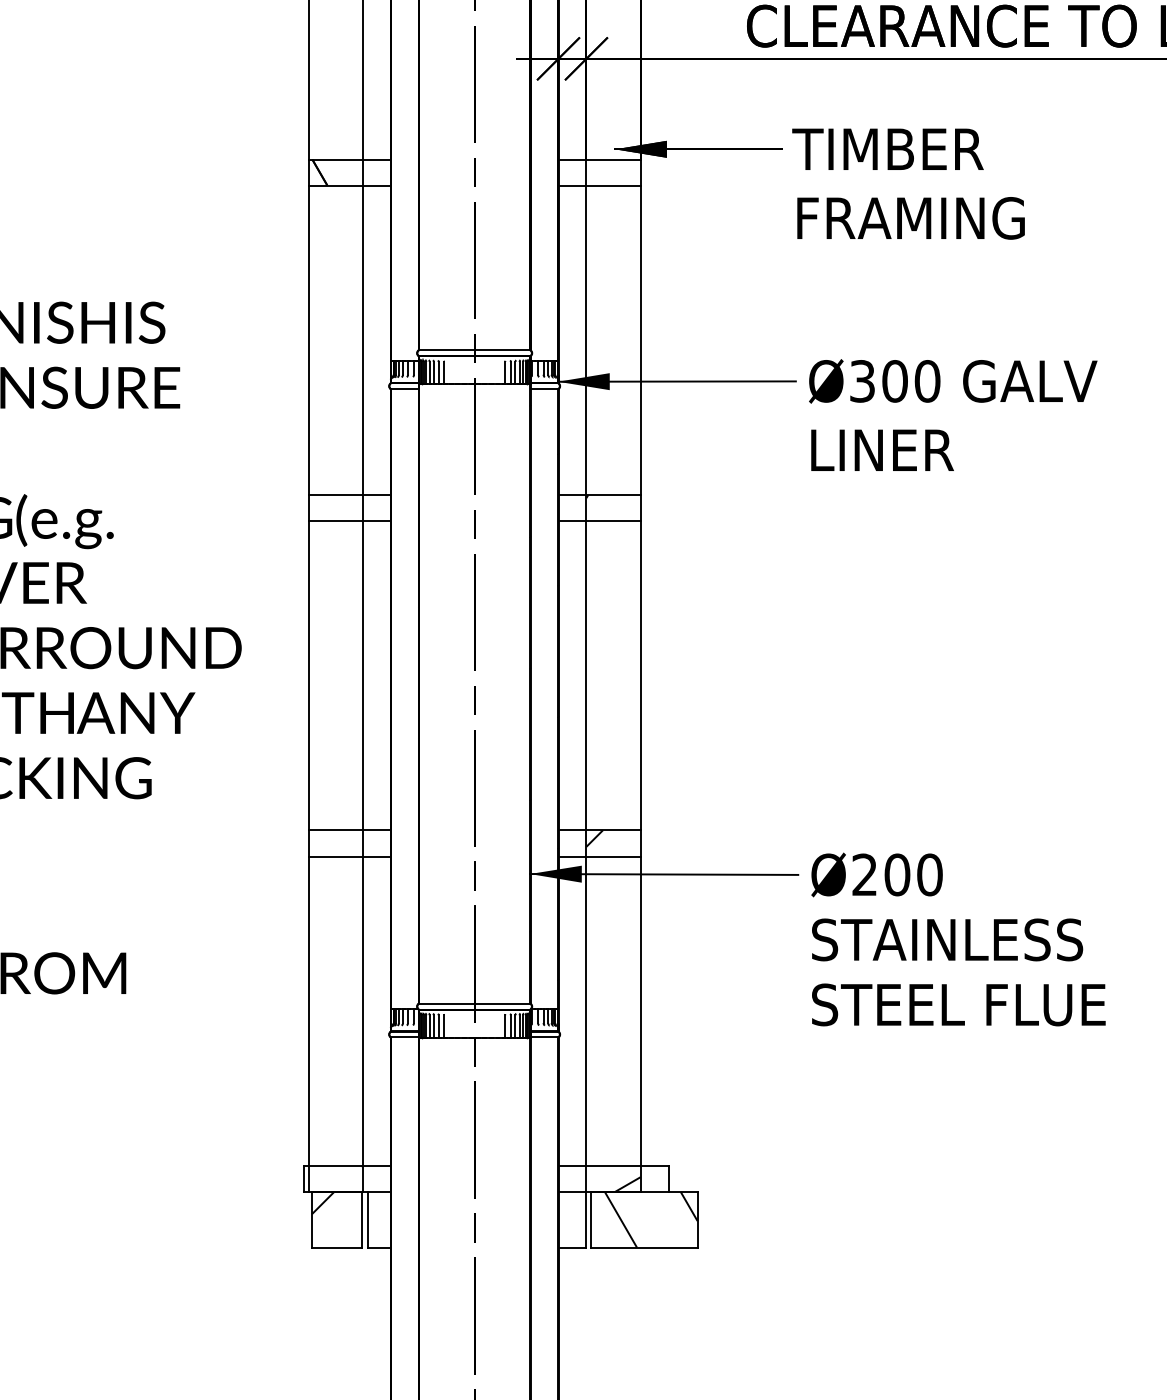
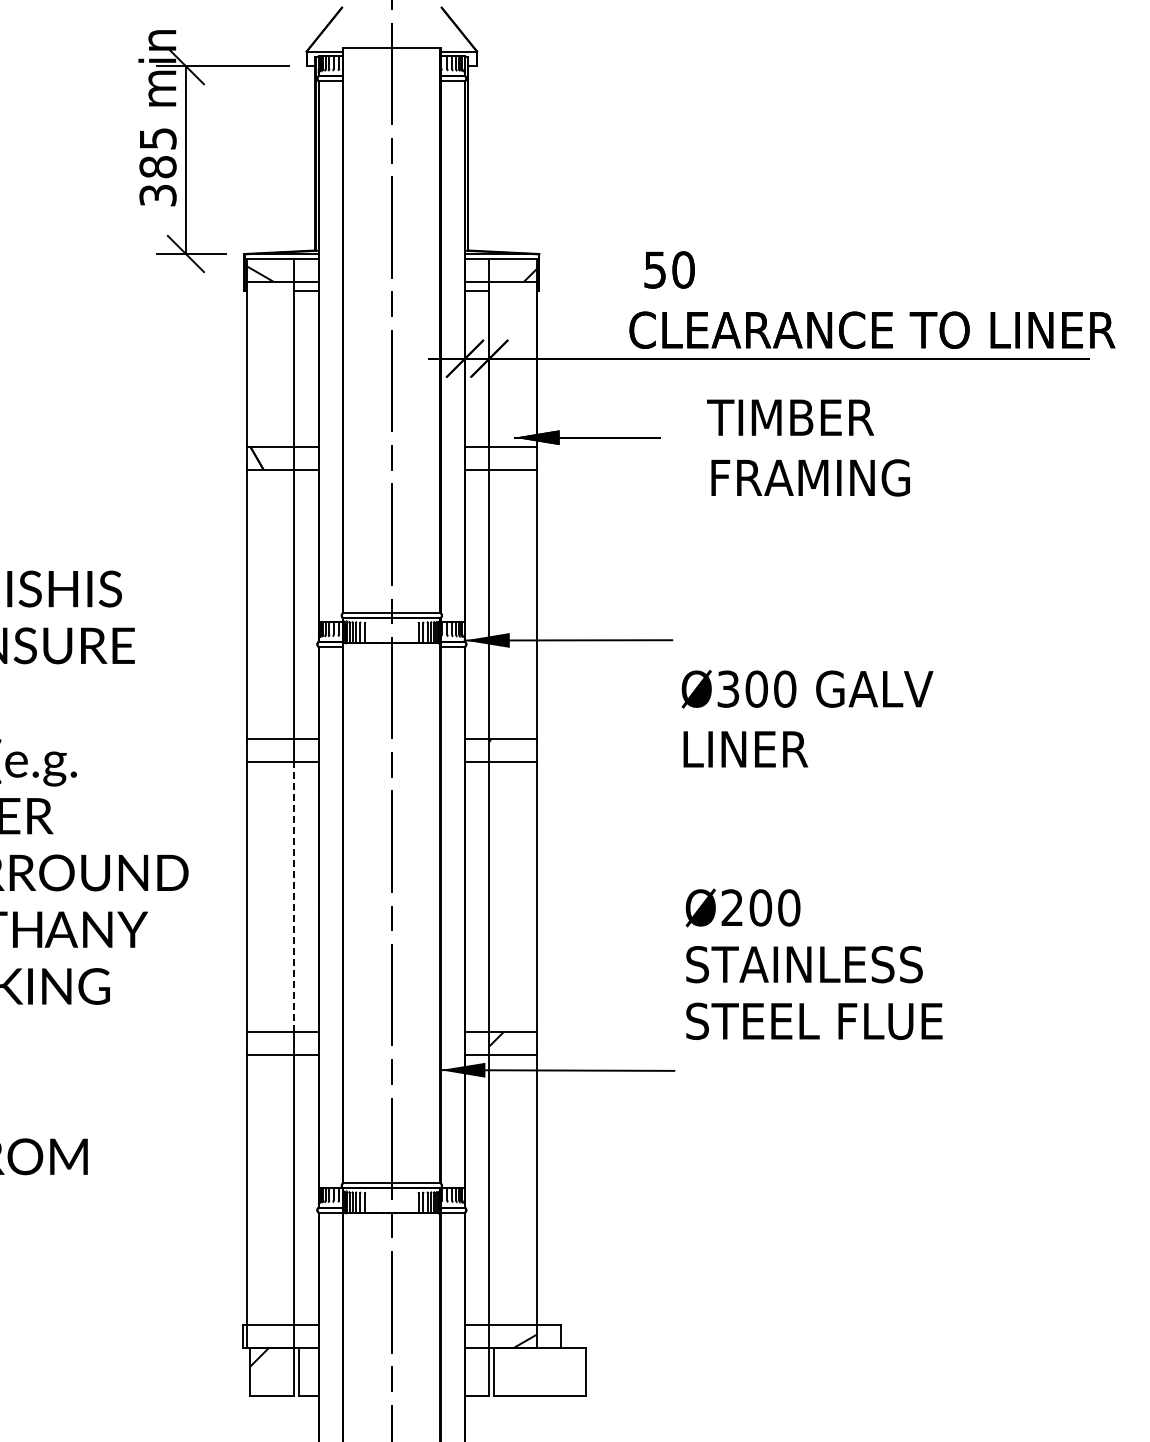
text: (908, 183) -> (808, 447), moved
text: (953, 414) -> (807, 718), moved
line: (363, 676) -> (294, 897), solid -> dashed
text: (957, 938) -> (813, 963), moved
hatch: (650, 1219) -> (545, 1371), removed

